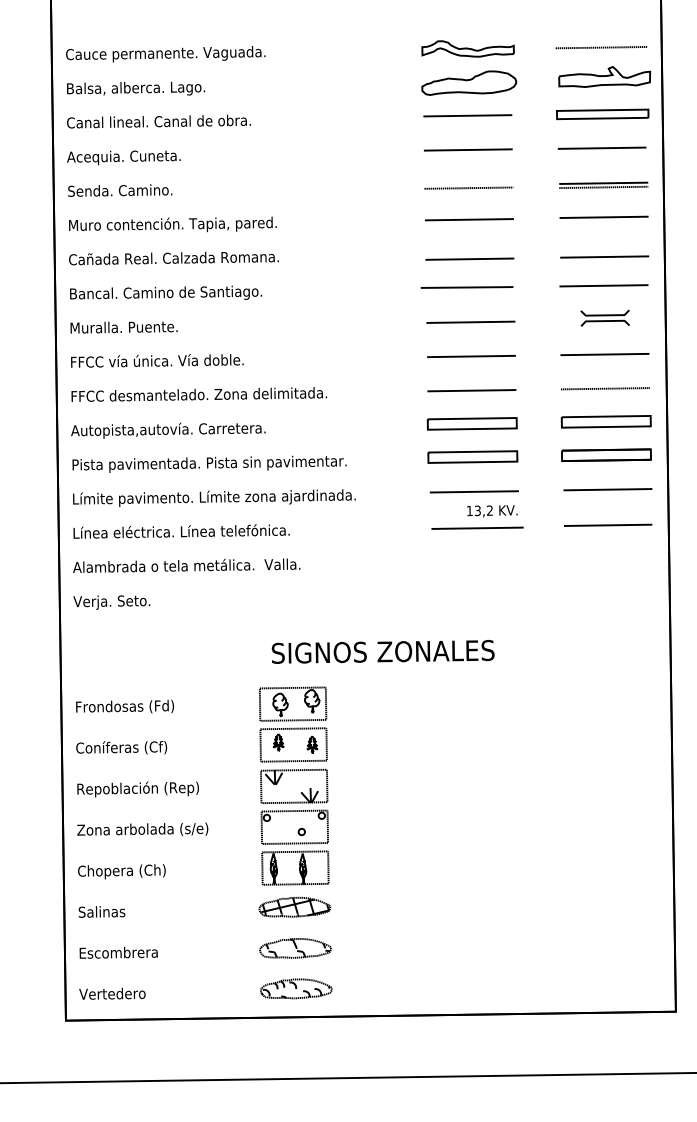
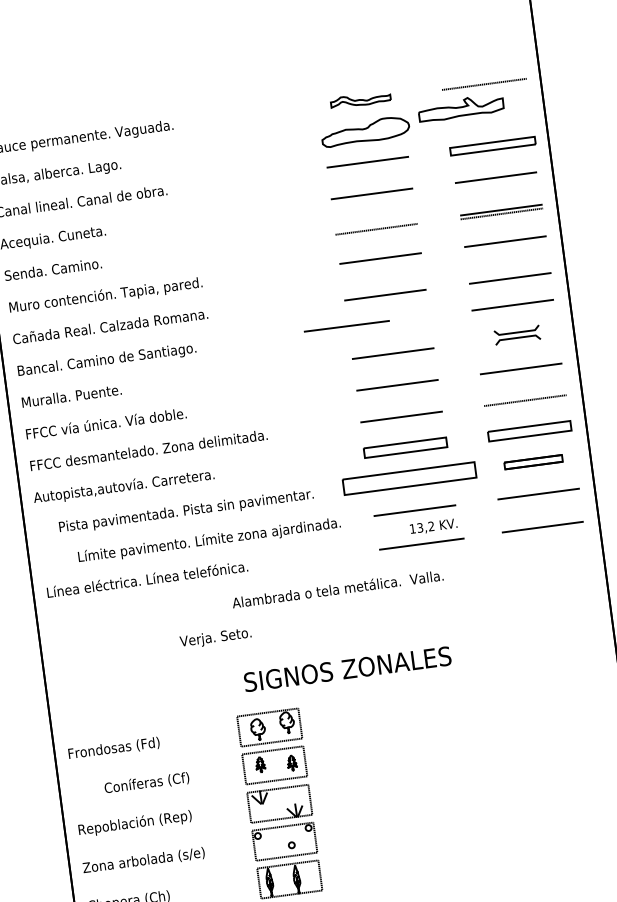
part: (467, 48) -> (360, 99), size x0.7
part: (604, 76) -> (460, 107), moved
line: (466, 287) -> (346, 326), moved
part: (606, 454) -> (533, 461), size x0.7
part: (472, 456) -> (409, 478), size x1.6
text: (209, 463) -> (186, 510), moved
text: (214, 497) -> (209, 540), moved
text: (186, 565) -> (337, 589), moved
text: (111, 602) -> (215, 638), moved
text: (121, 747) -> (146, 782), moved

